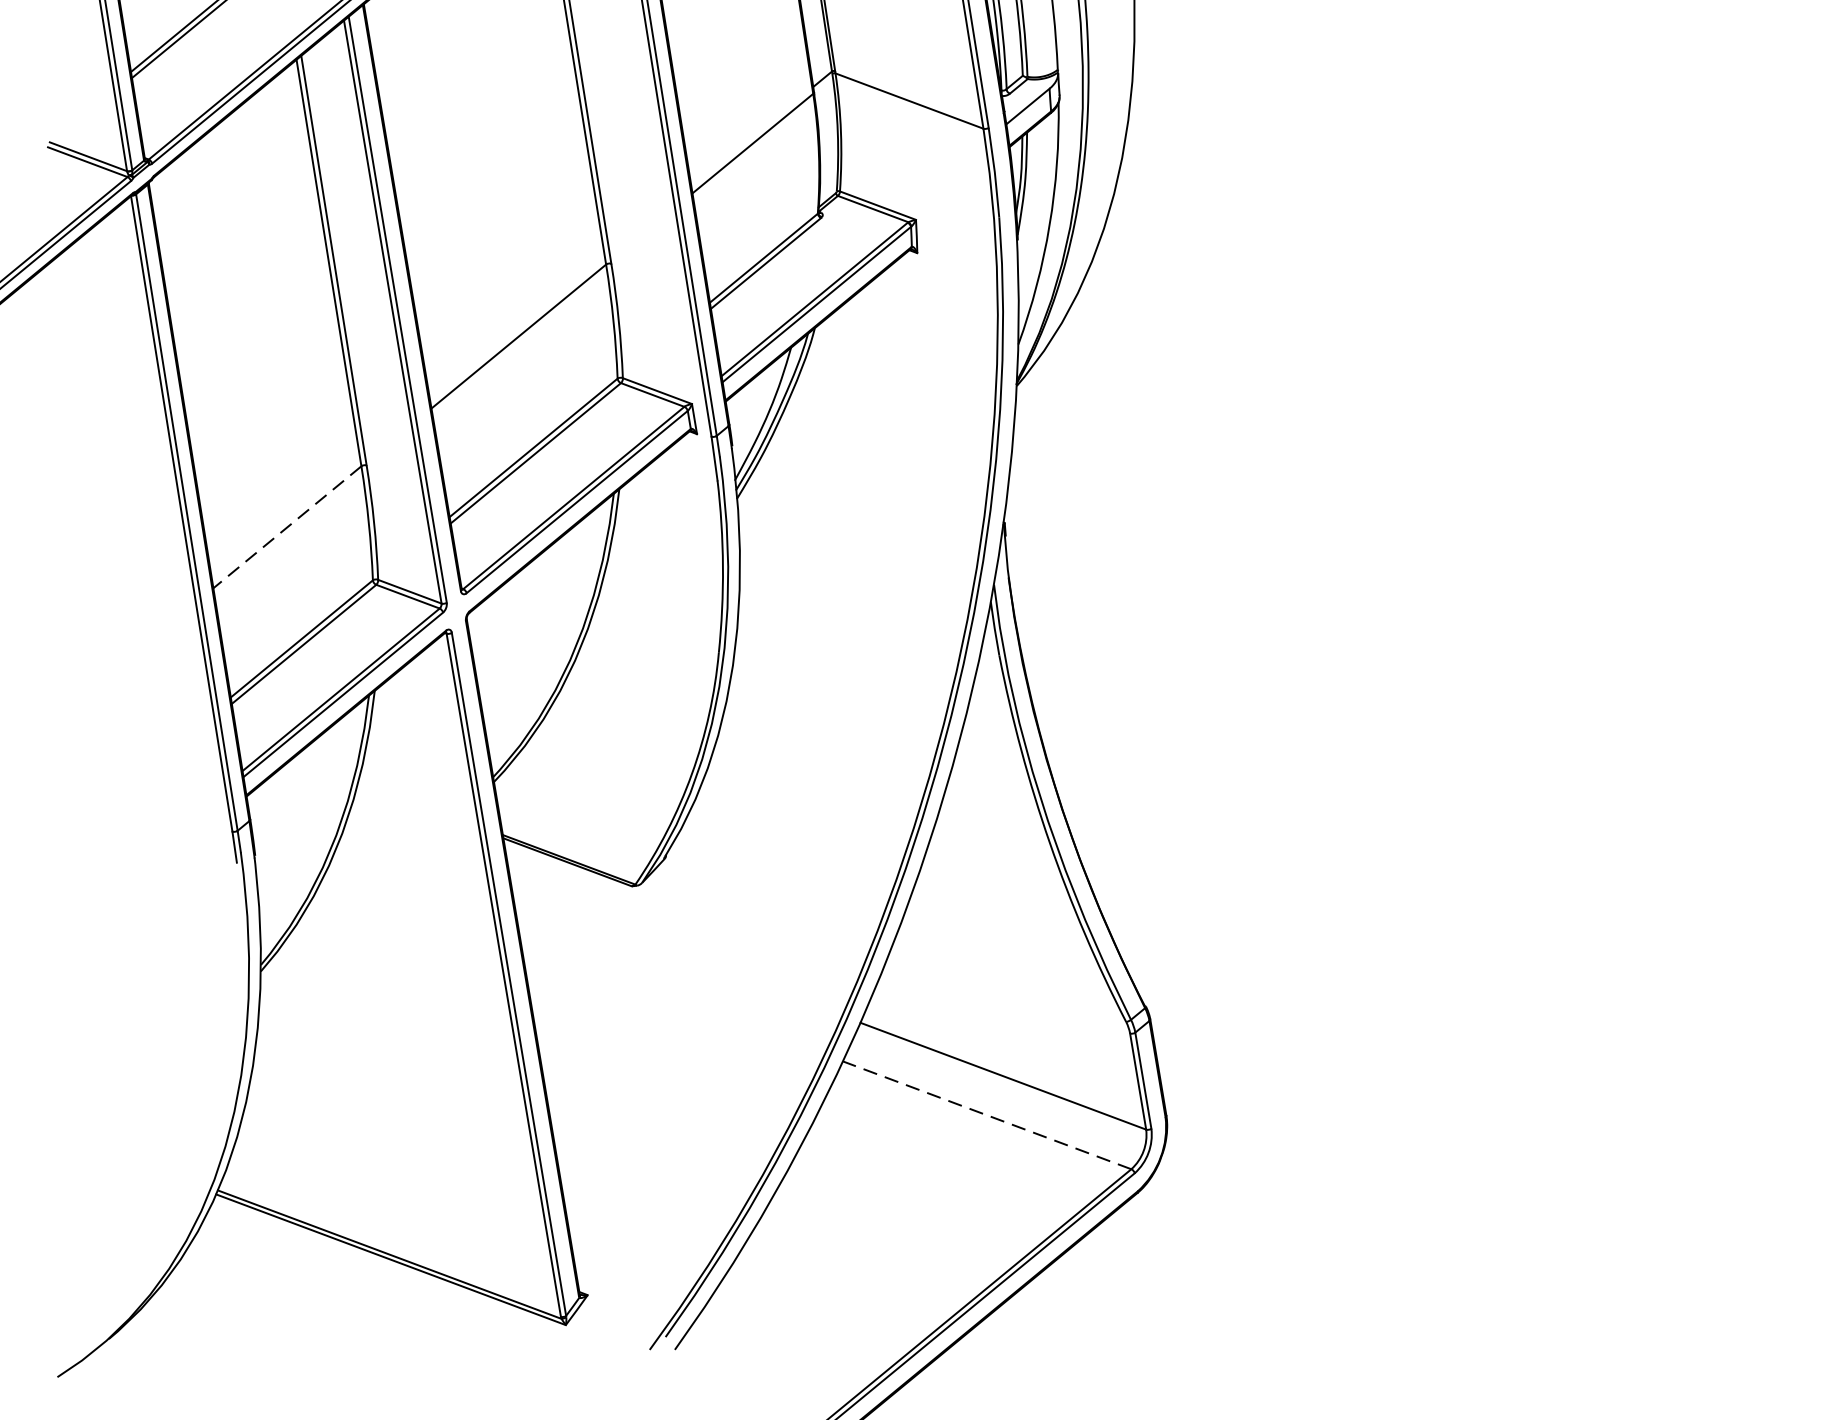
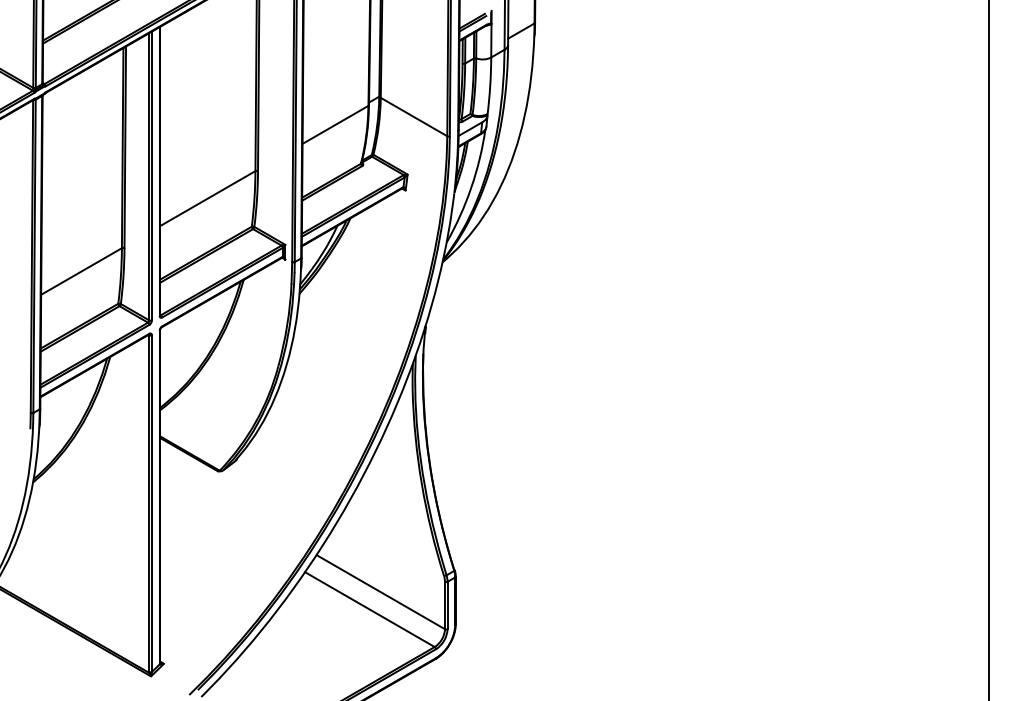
line: (287, 527) -> (81, 271), dashed -> solid
line: (986, 1115) -> (369, 609), dashed -> solid

